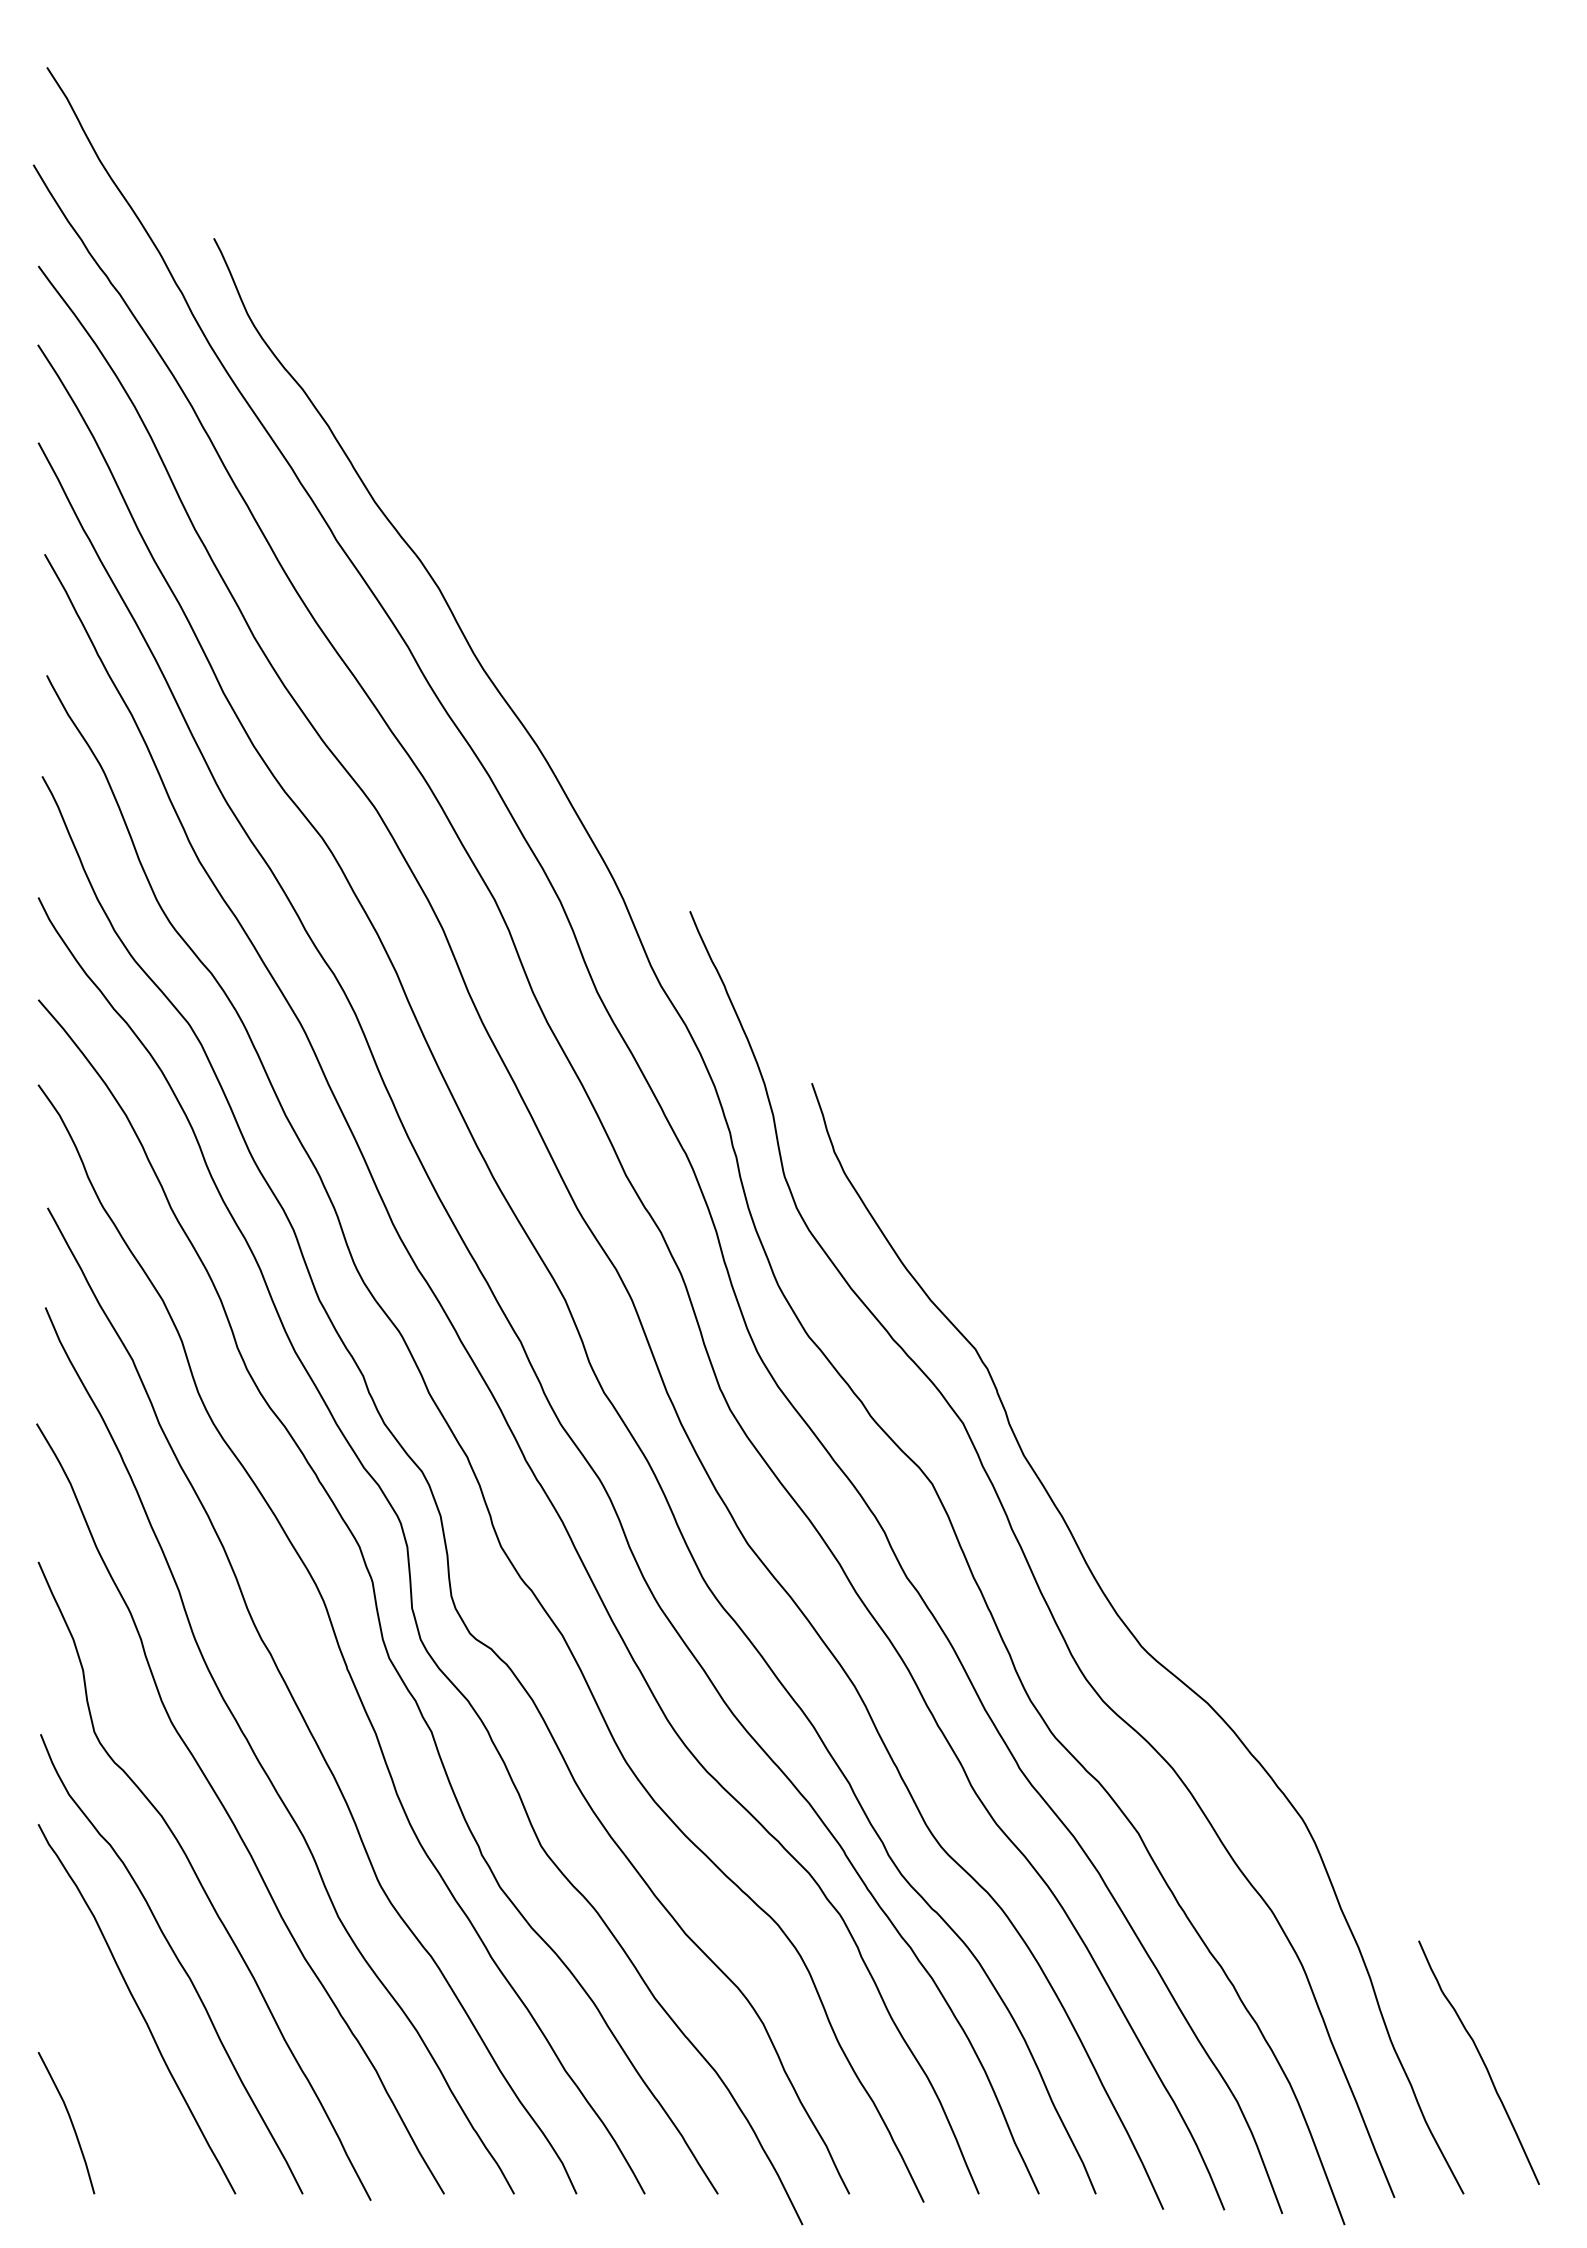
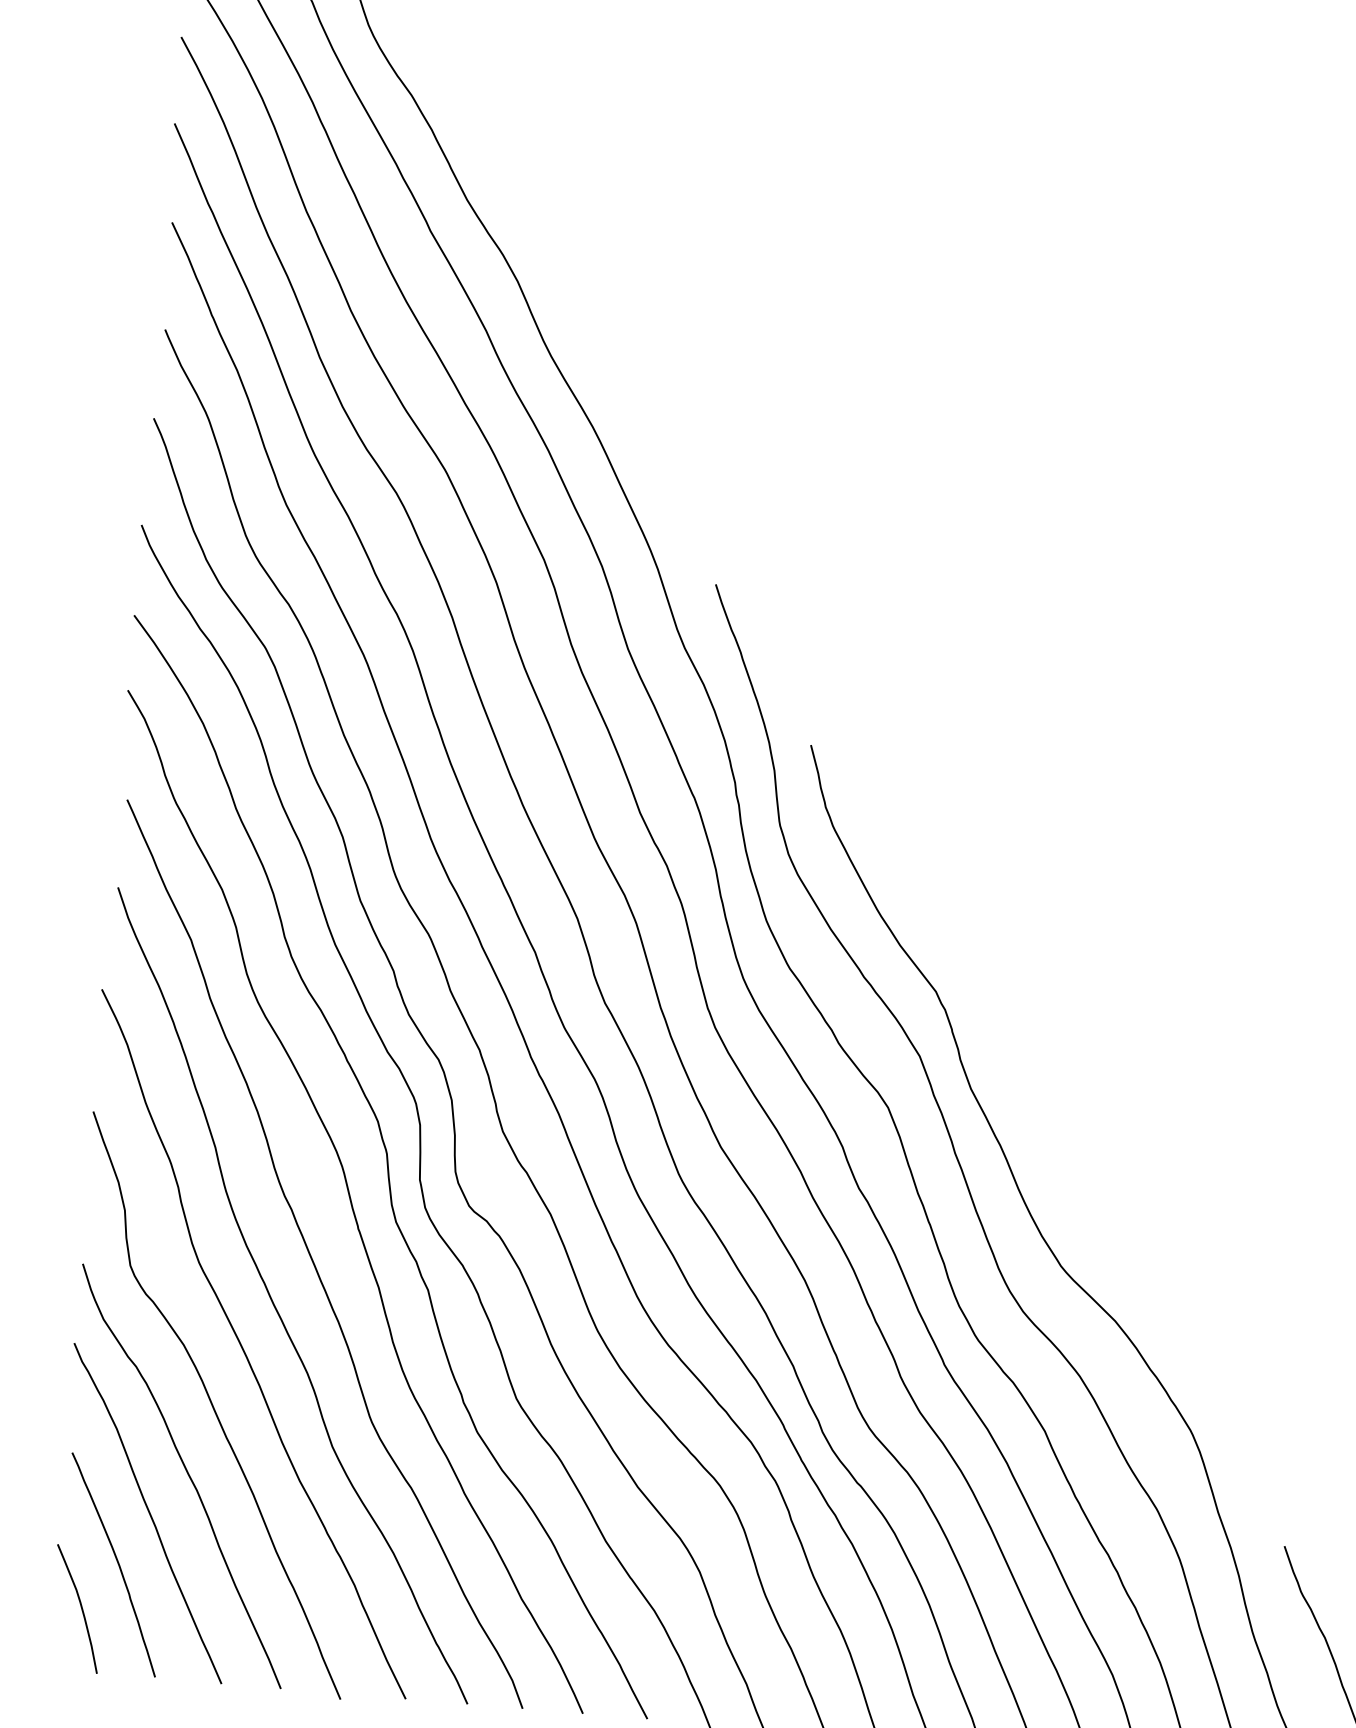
curve: (106, 2066) -> (116, 1561), added

